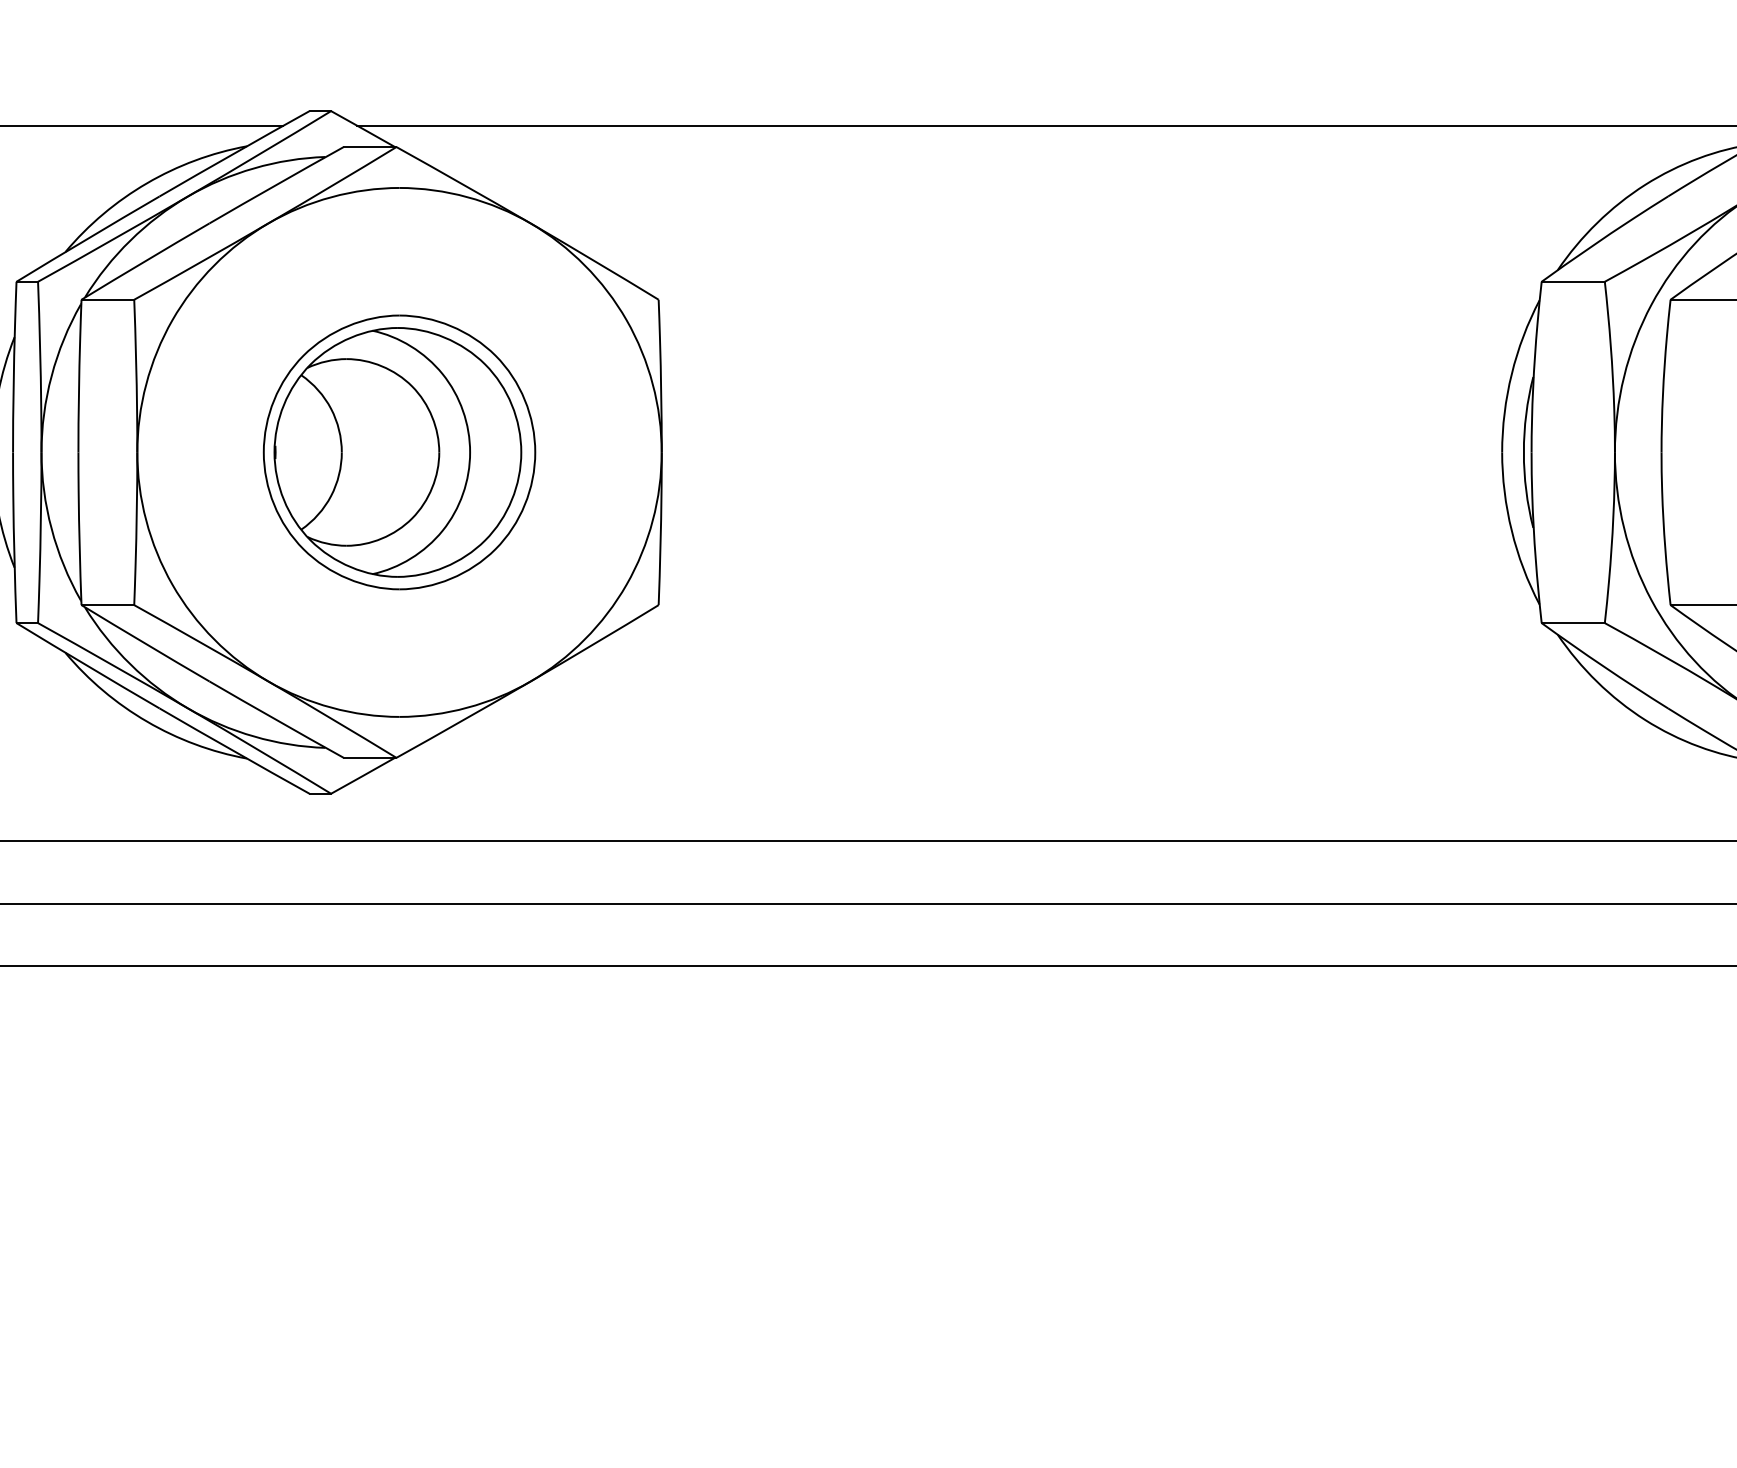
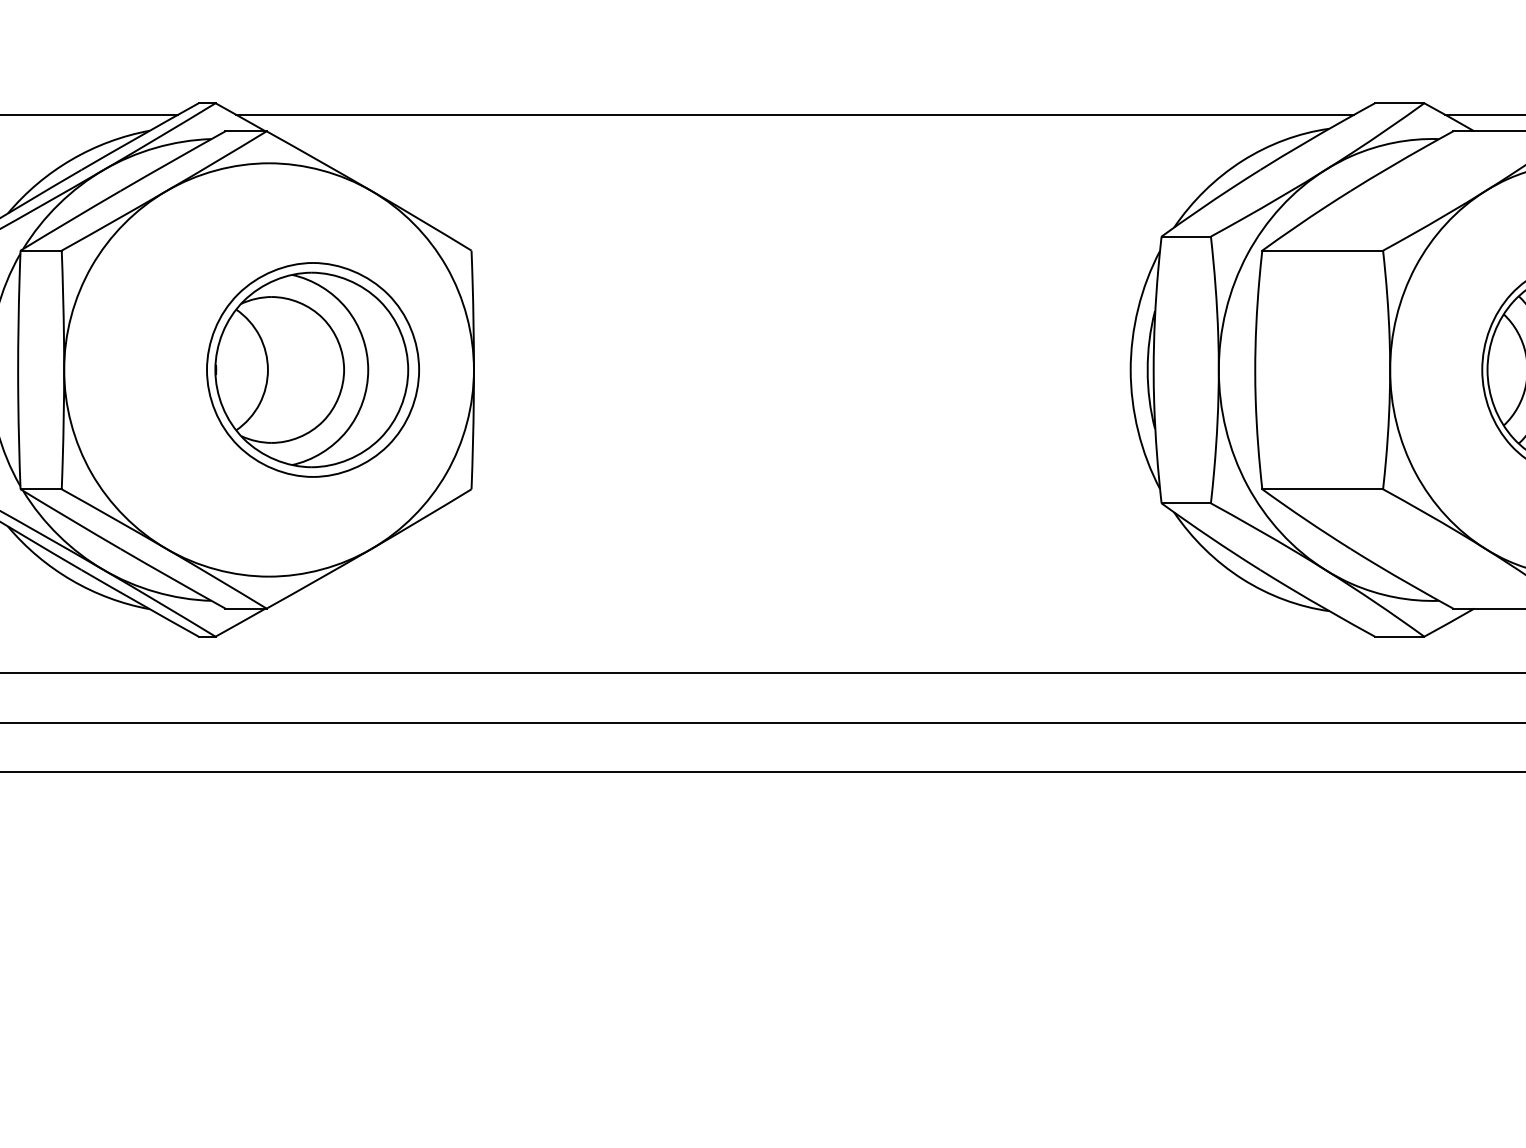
part: (398, 451) -> (312, 369), moved

